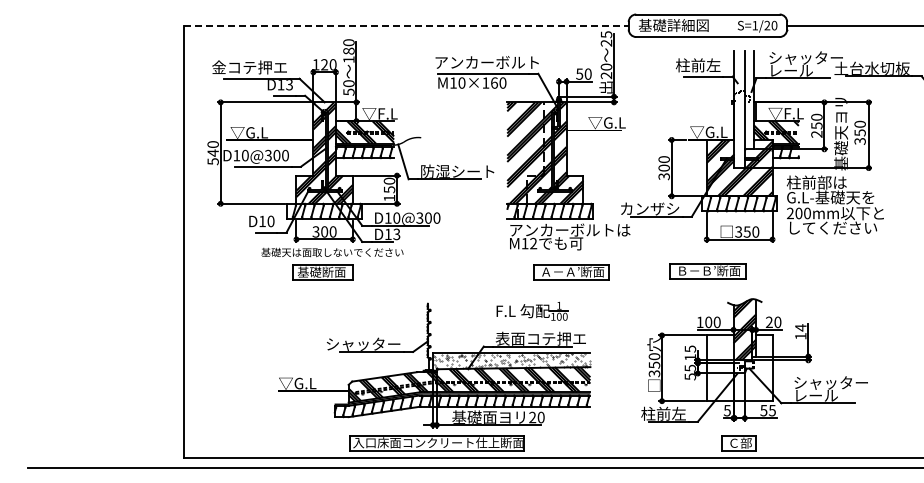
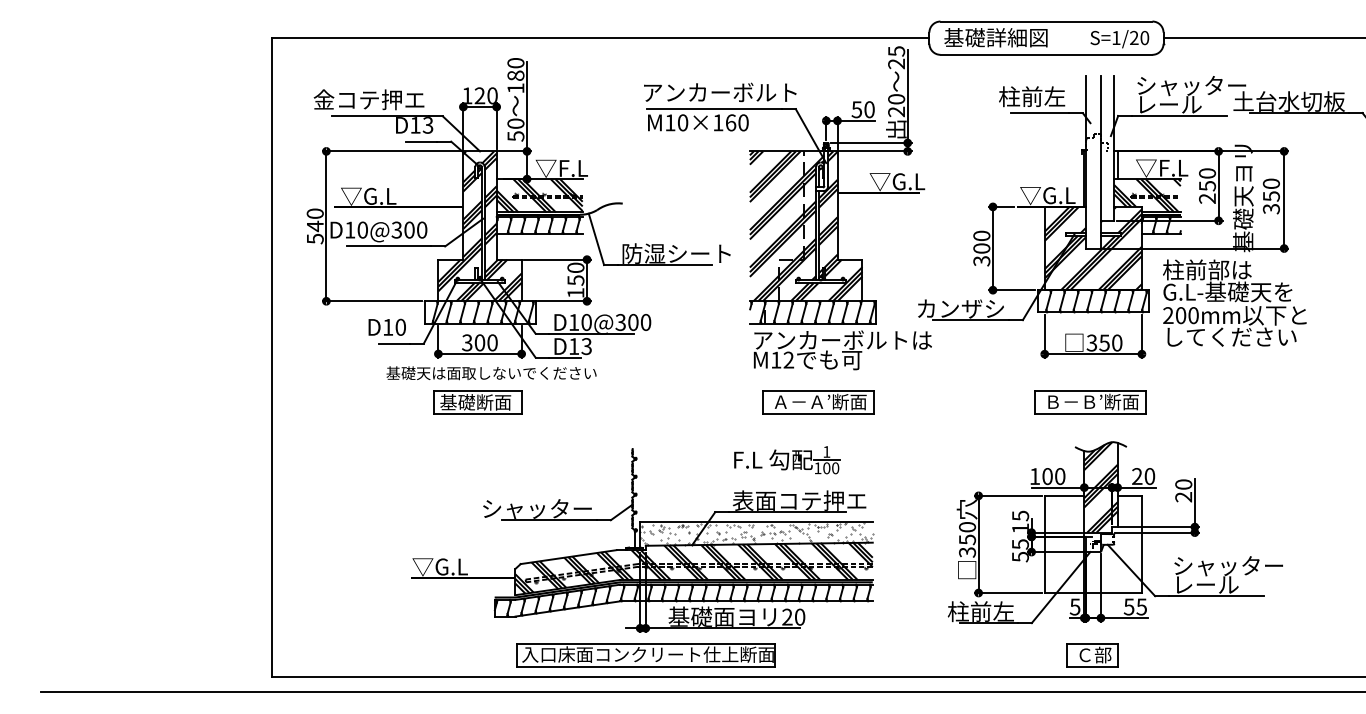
line: (406, 25) -> (600, 37), dashed -> solid
part: (707, 271) -> (1090, 402), moved
part: (571, 272) -> (818, 402), moved
text: (800, 331) -> (1183, 490), 14 -> 20

